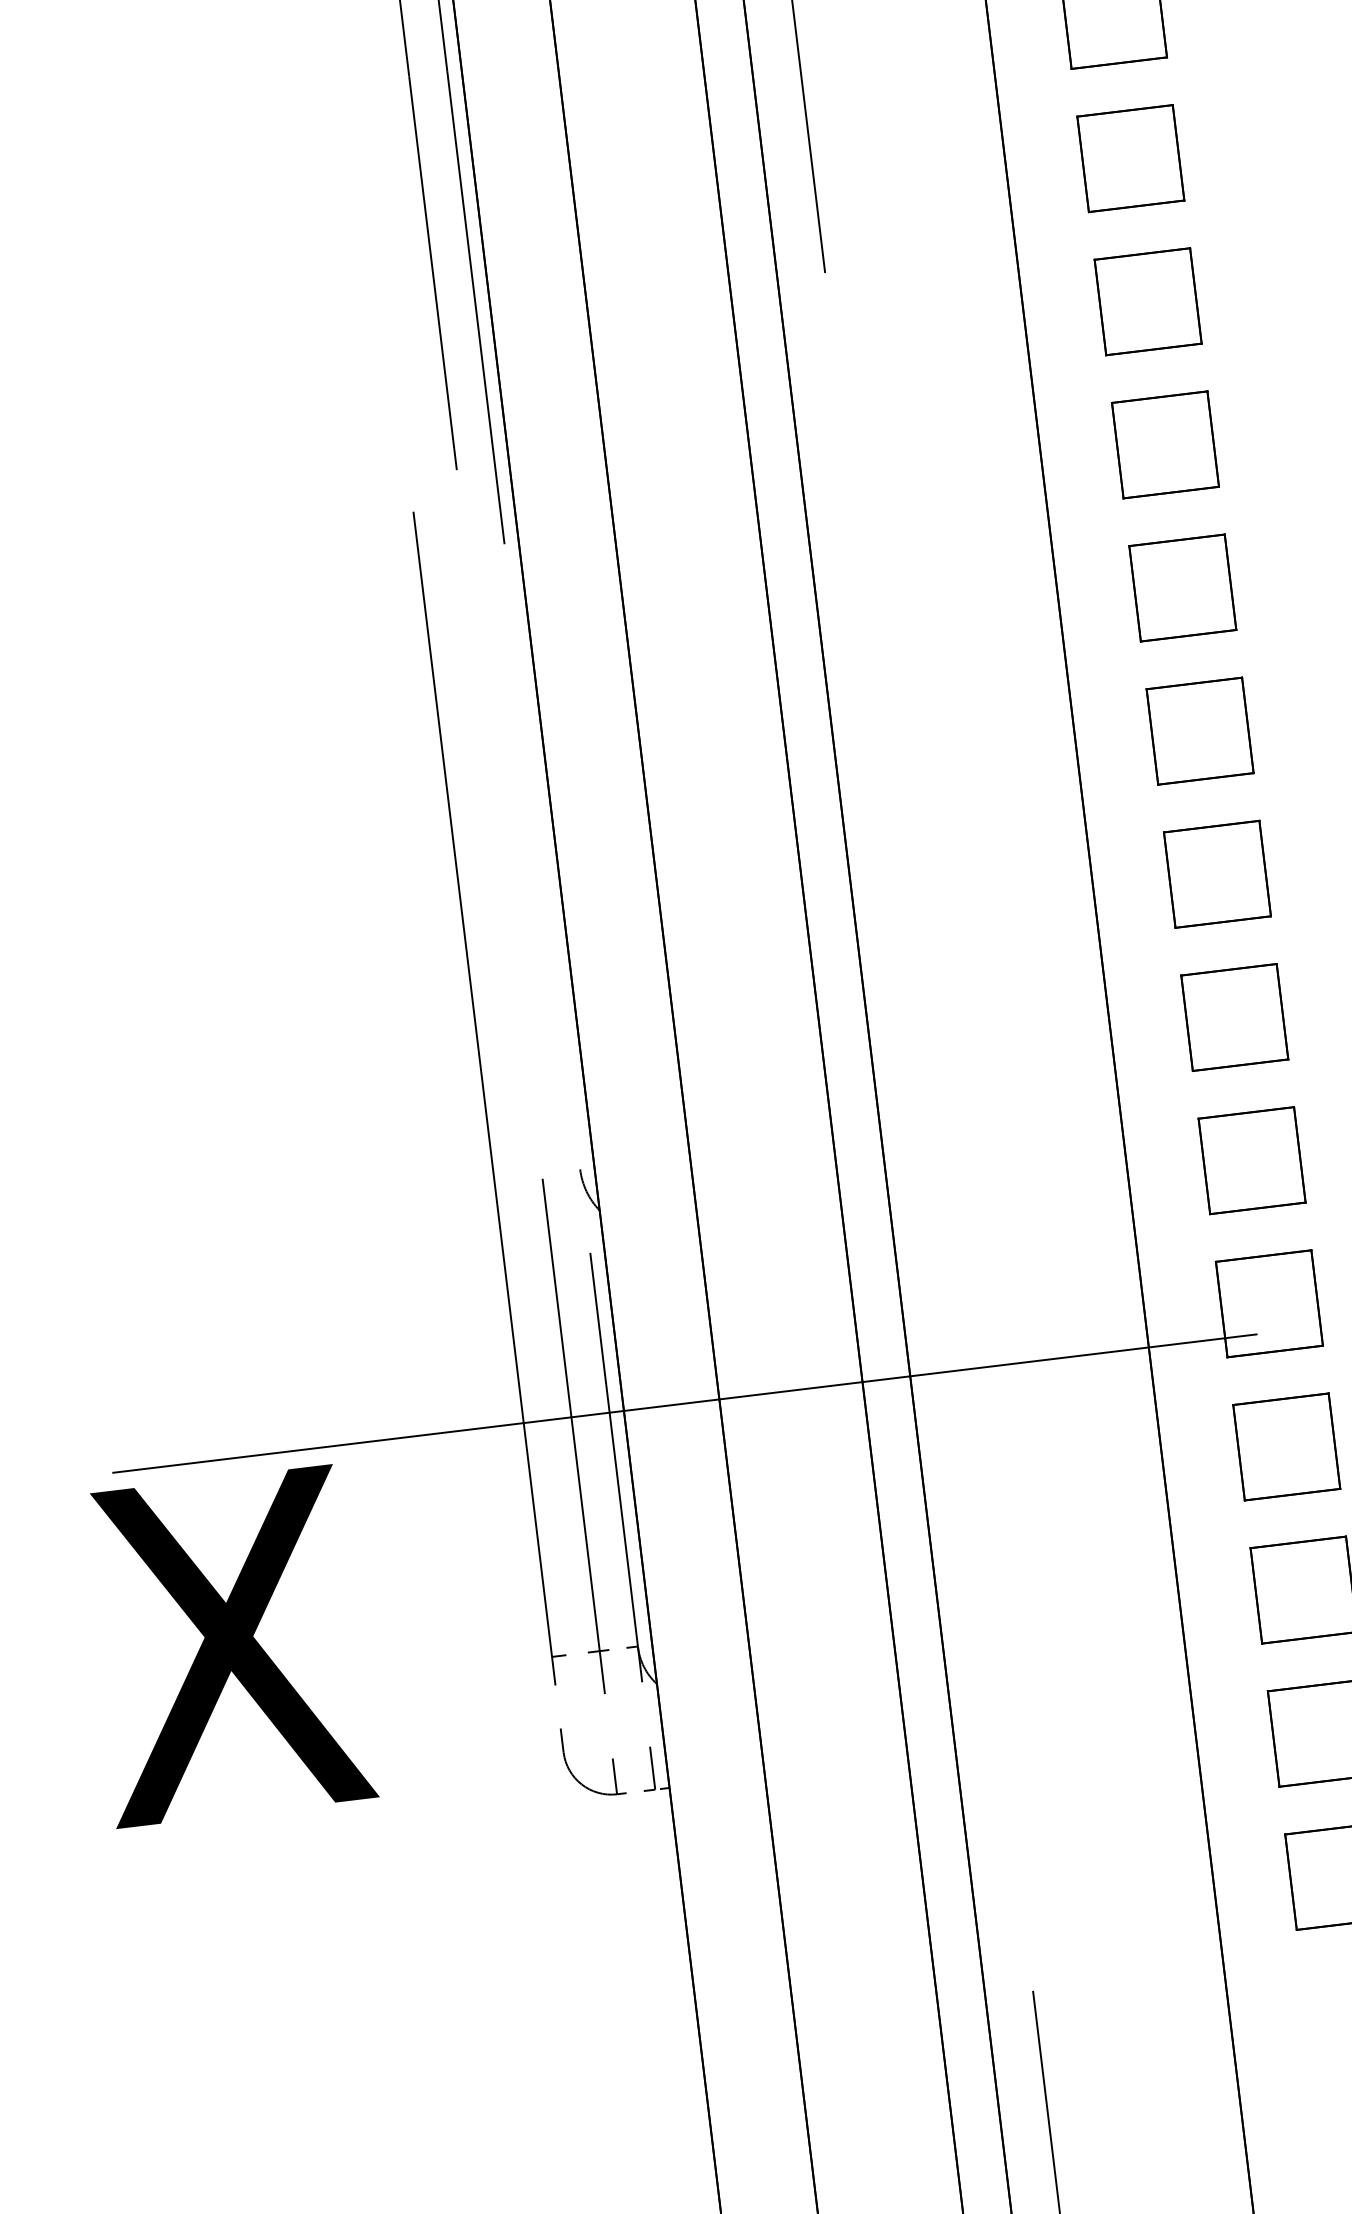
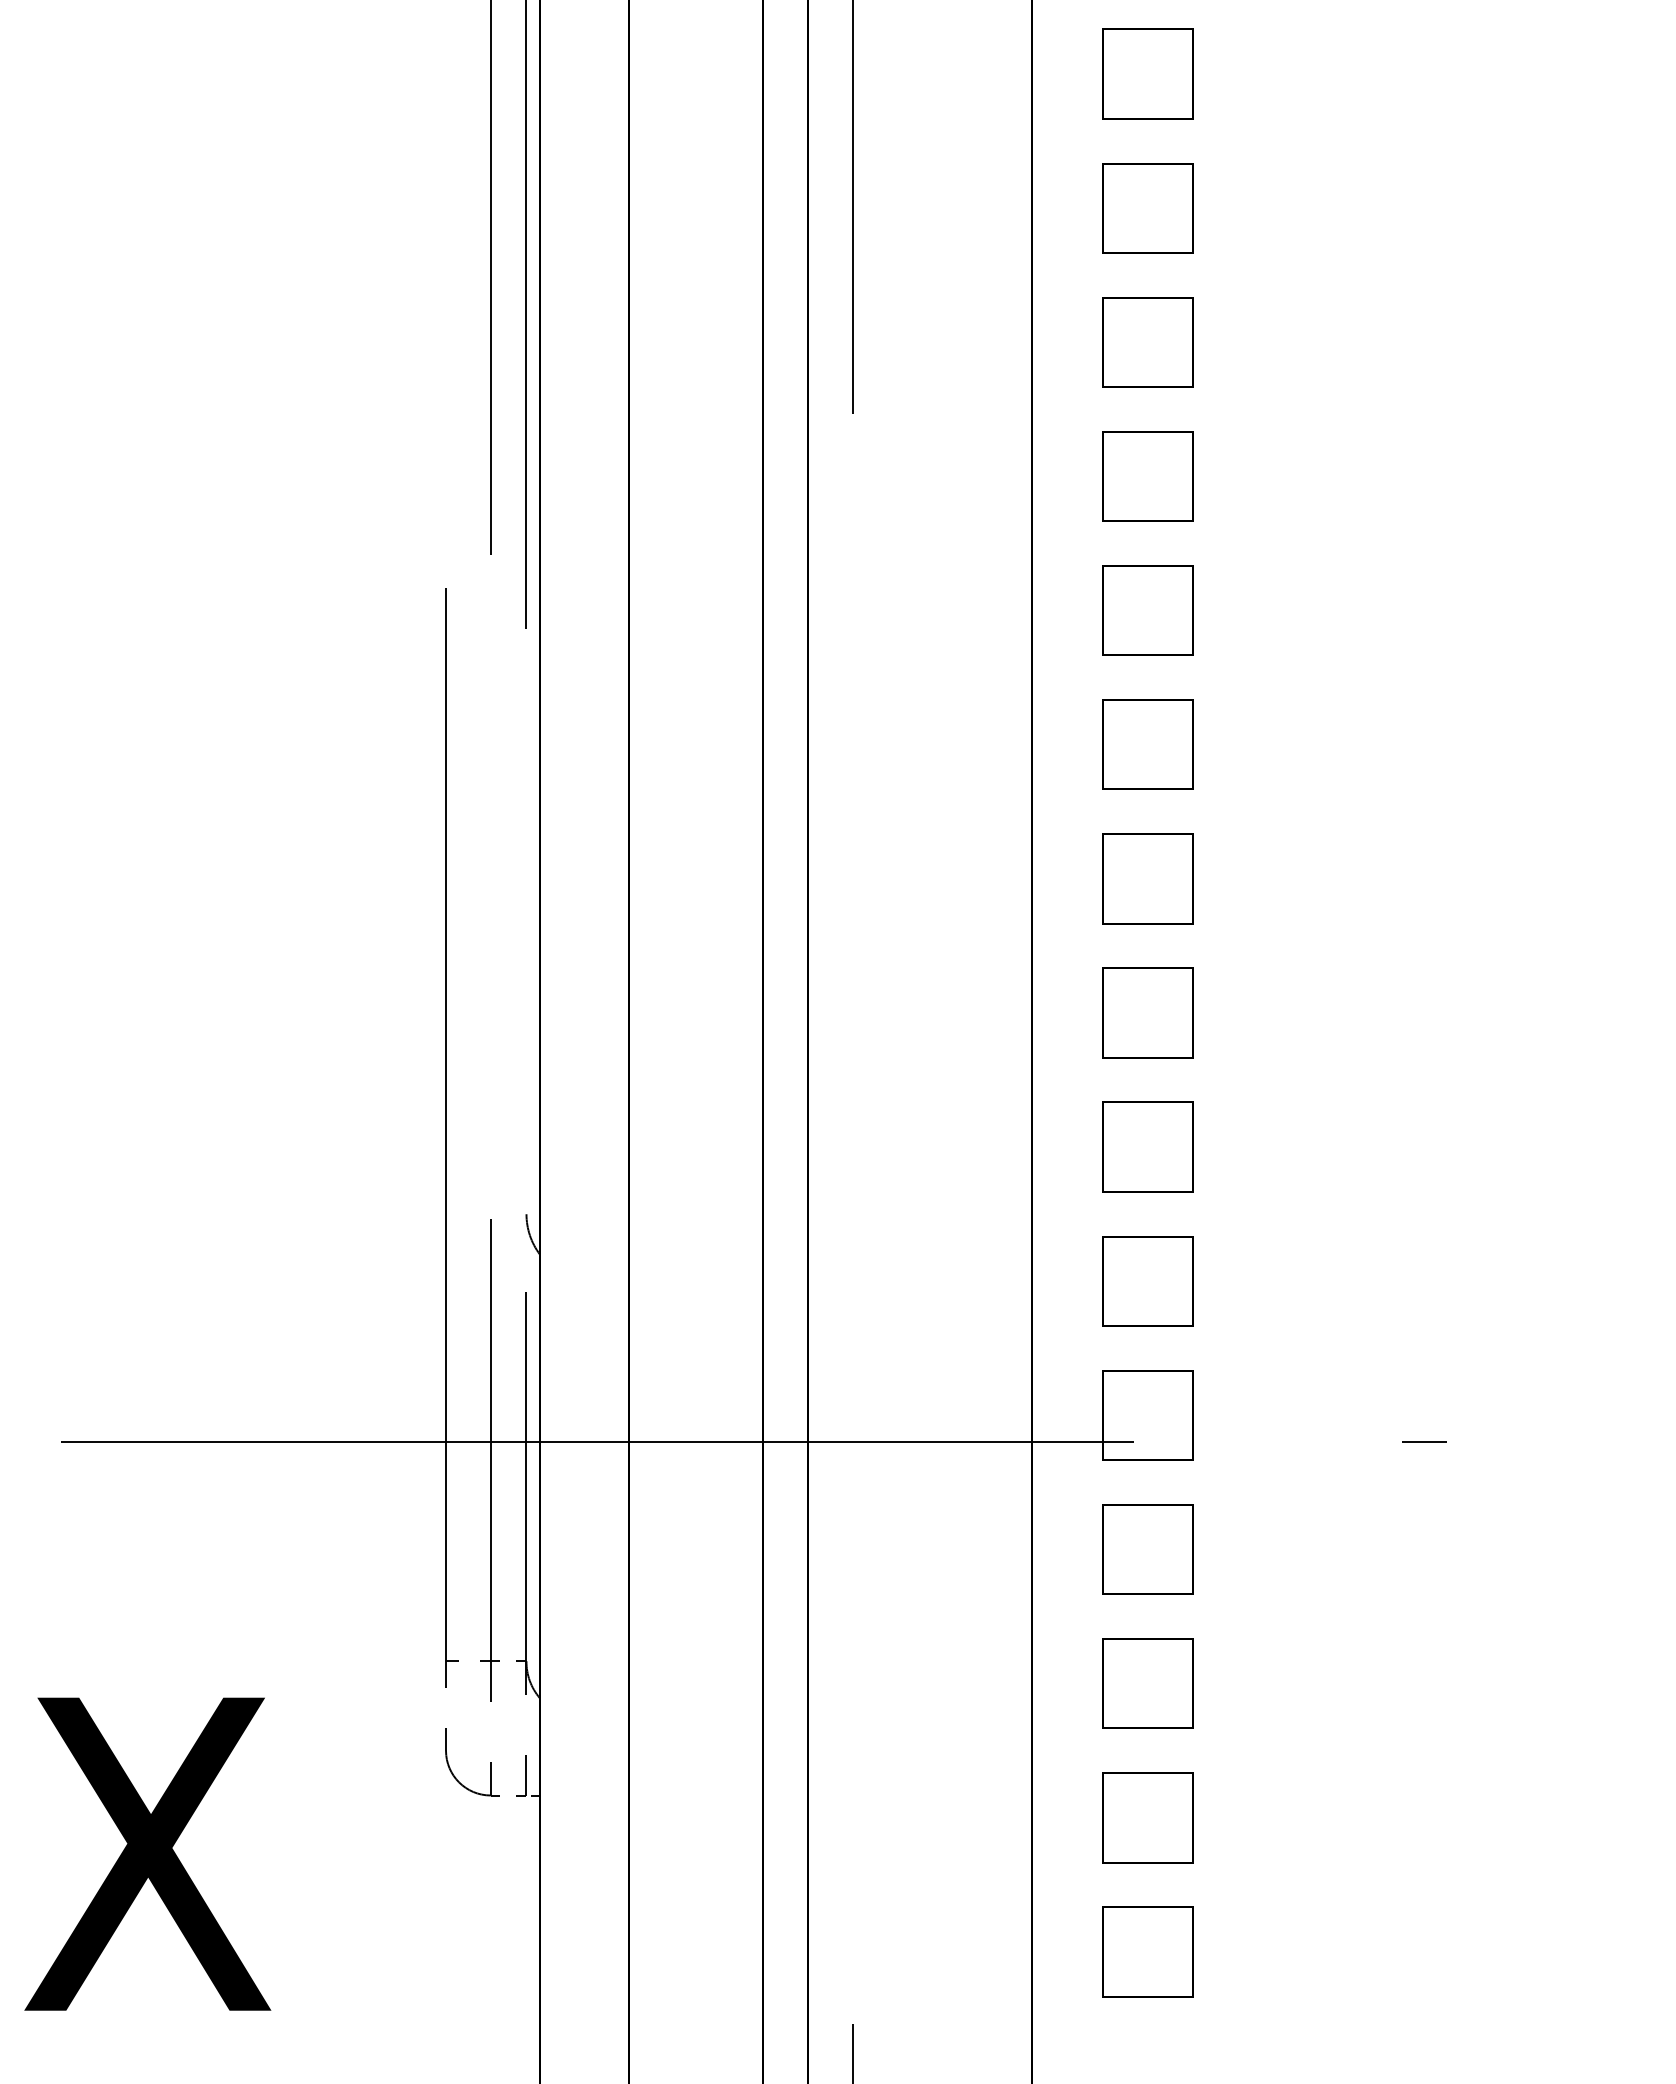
text: (227, 1645) -> (147, 1853), moved

